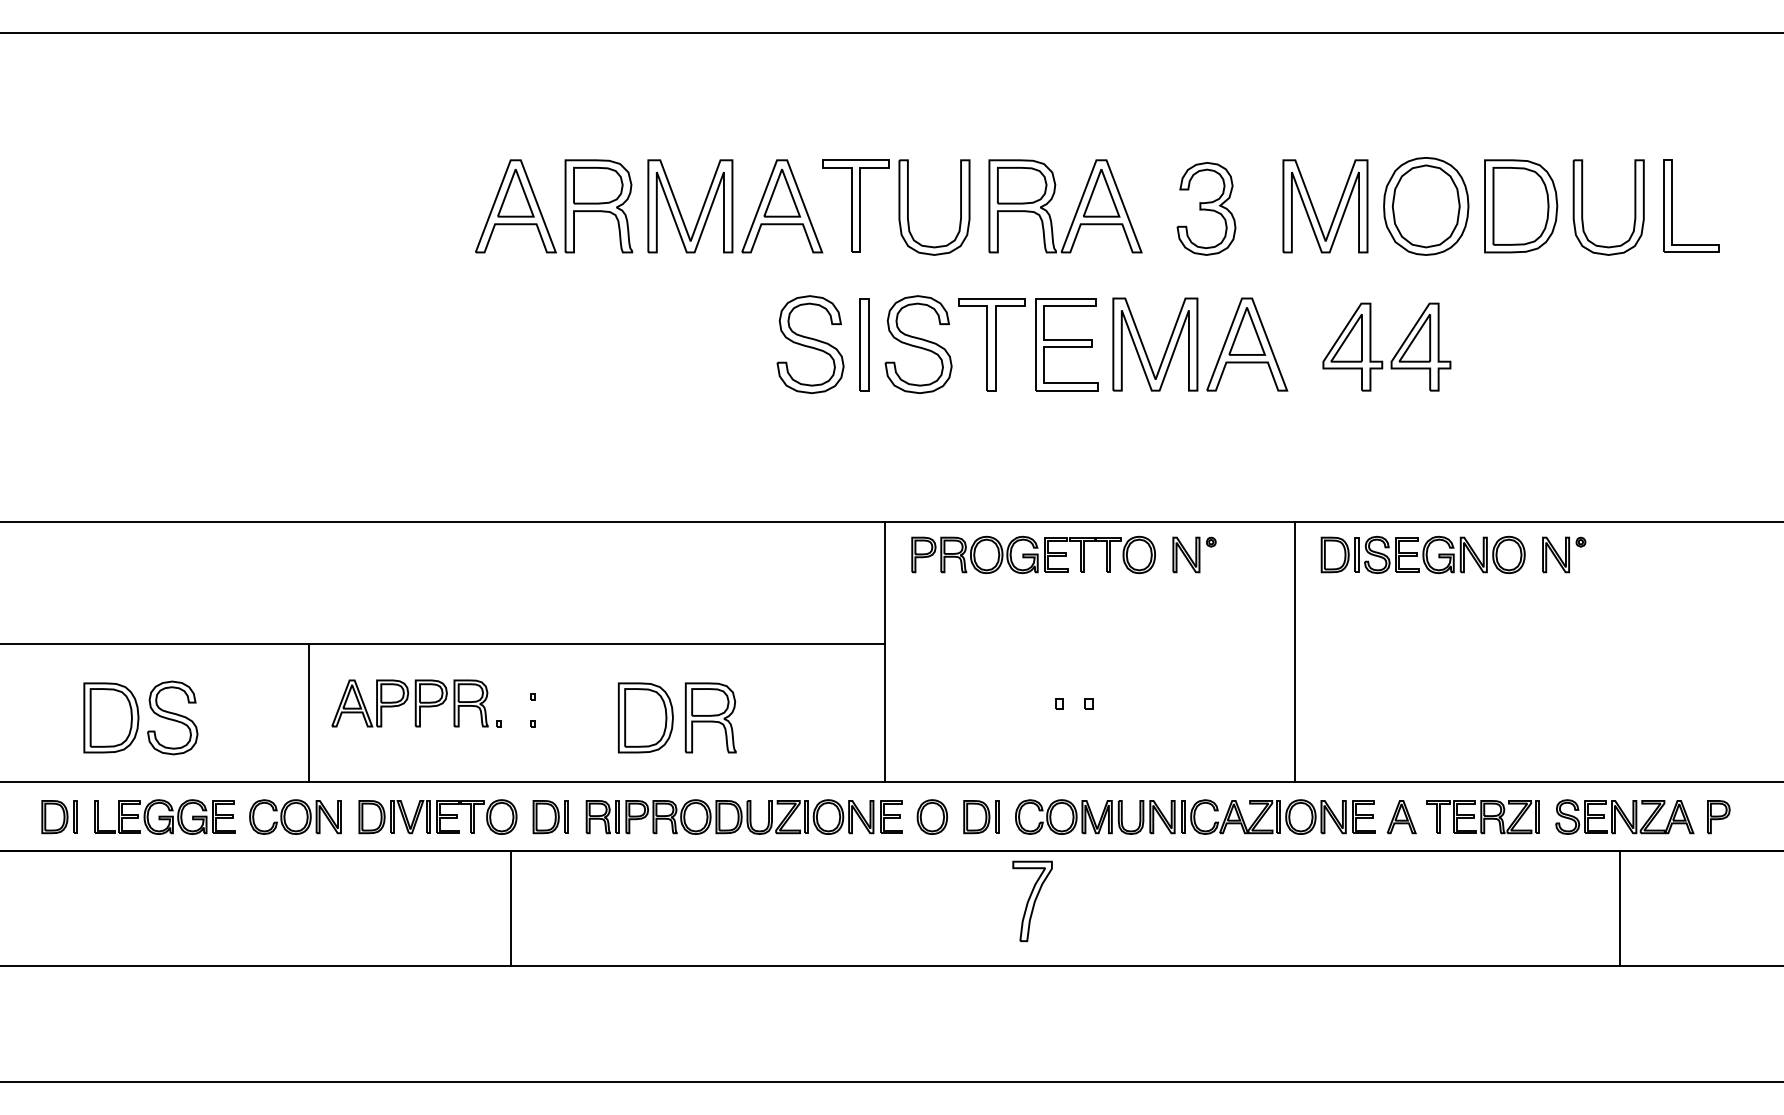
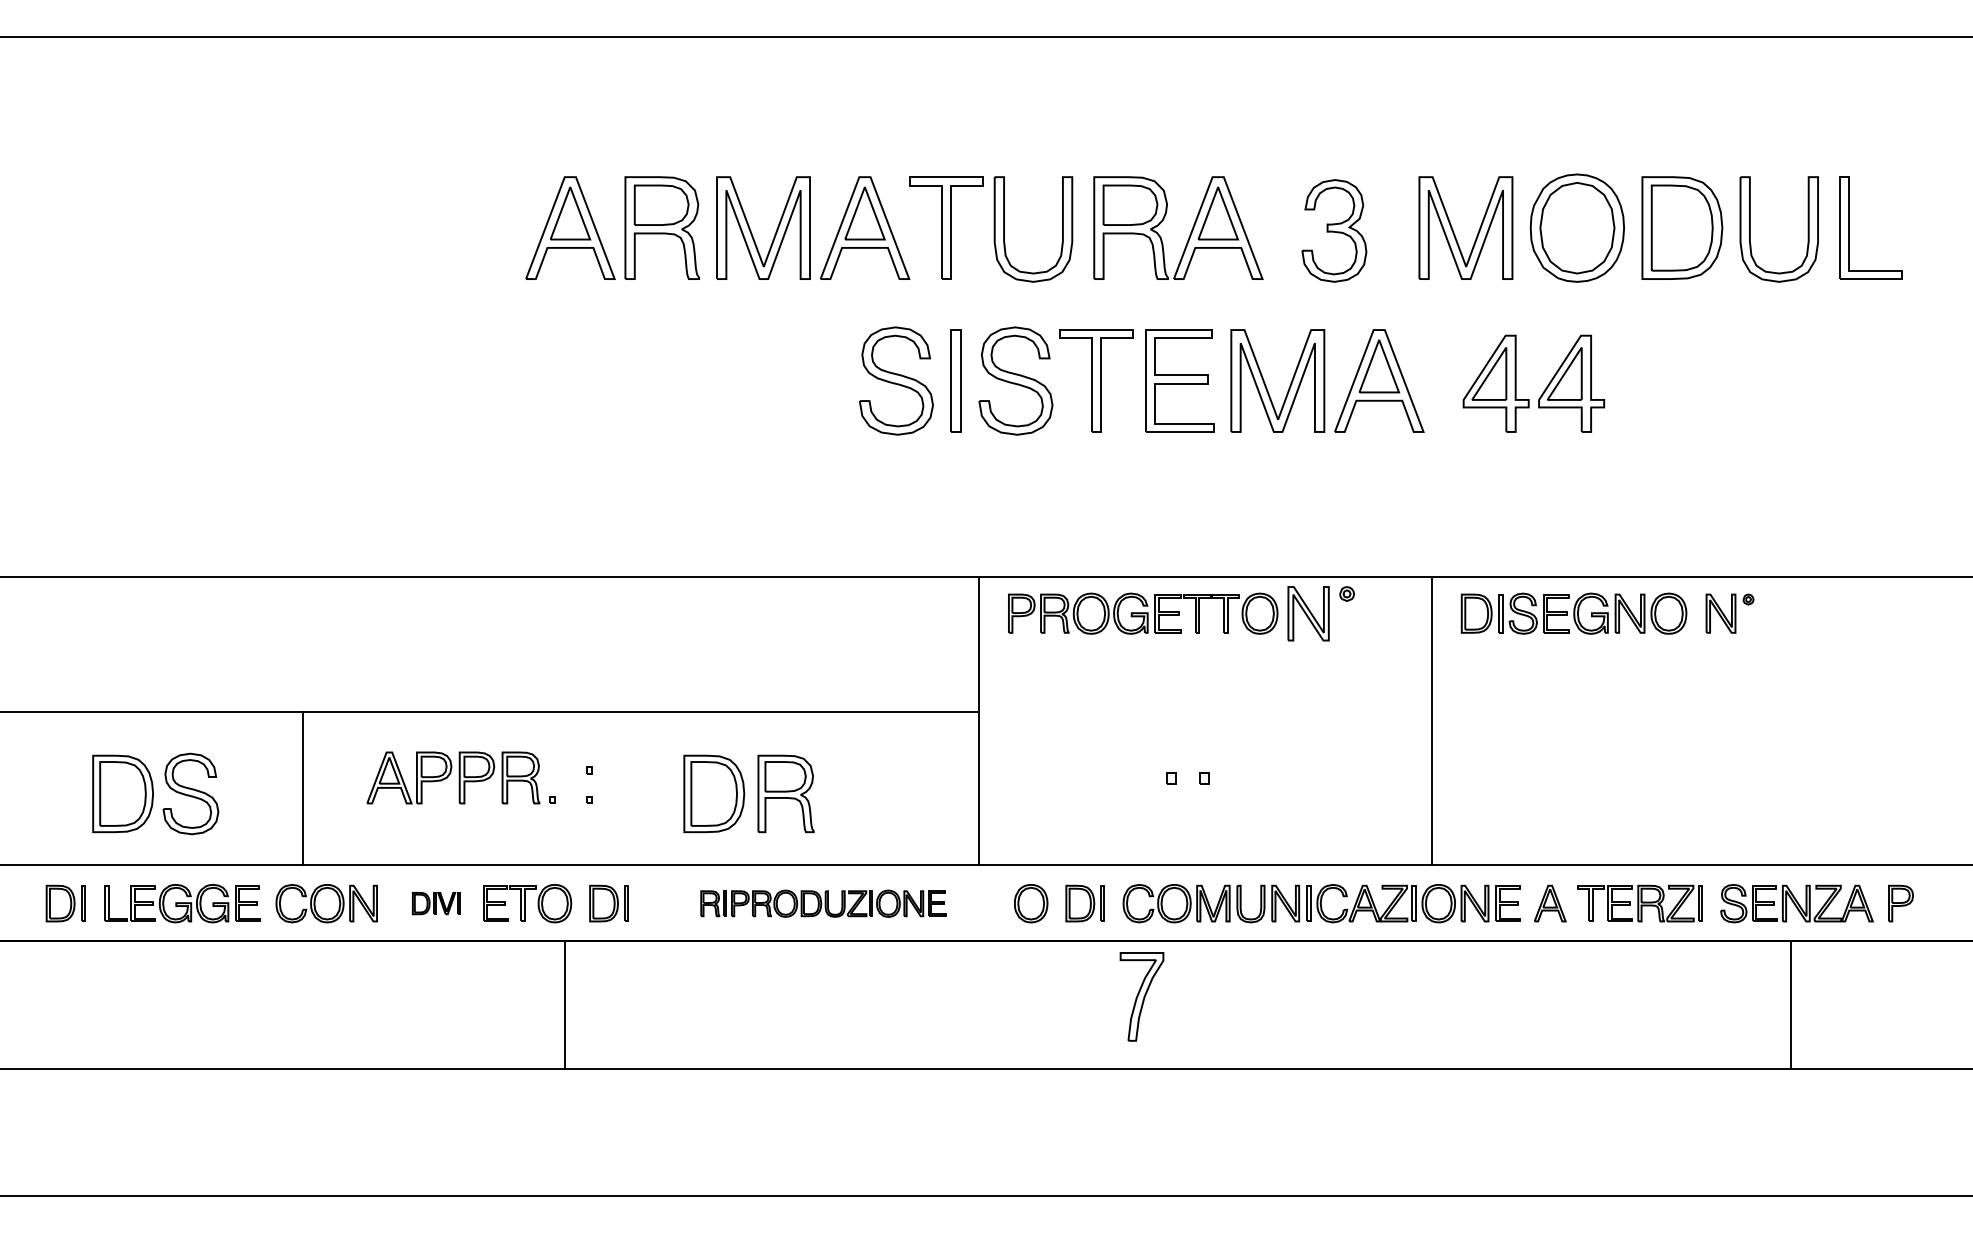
part: (1193, 554) -> (1320, 613), size x1.4
line: (309, 713) -> (303, 788), moved
part: (393, 816) -> (435, 903), size x0.6
part: (744, 816) -> (823, 903), size x0.7

